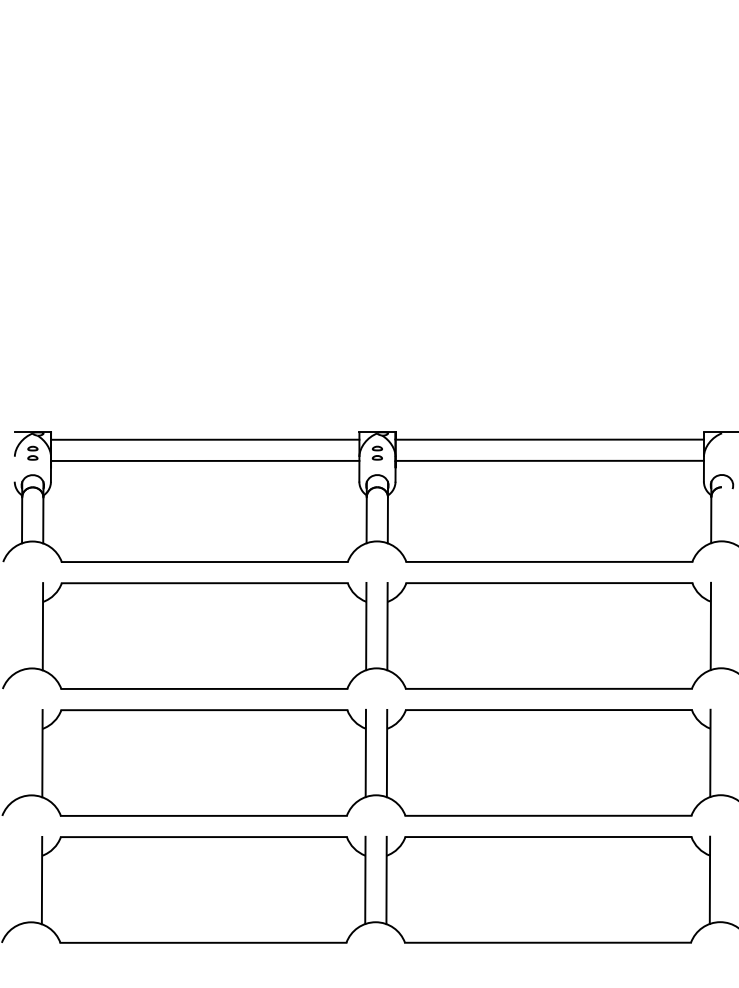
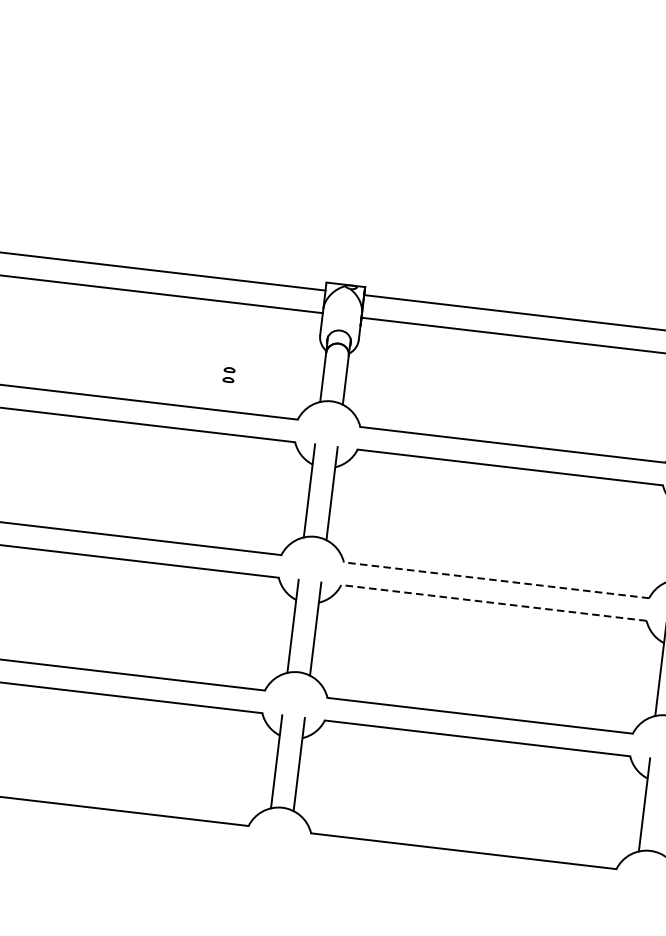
part: (376, 452) -> (228, 374), moved
line: (548, 688) -> (496, 579), solid -> dashed
line: (548, 710) -> (493, 603), solid -> dashed

